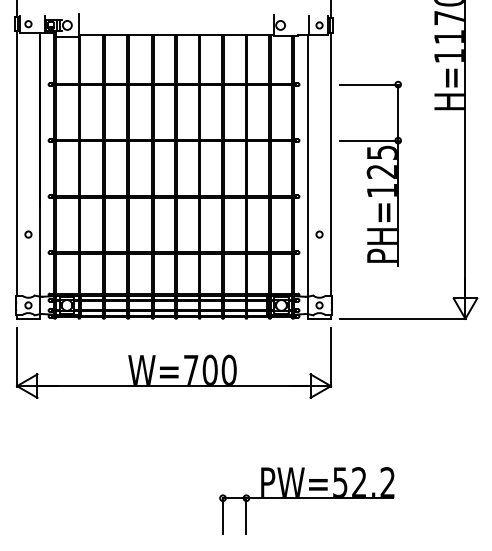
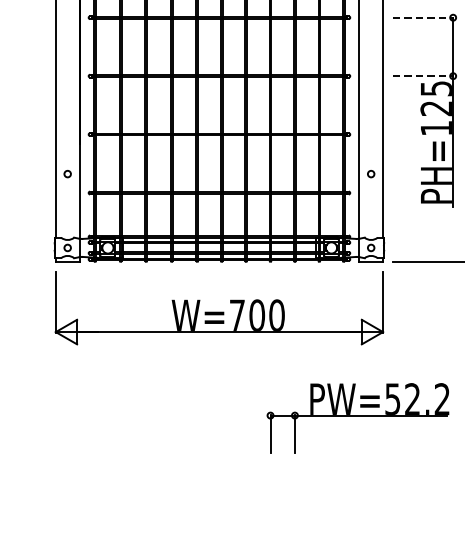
line: (369, 84) -> (423, 17), solid -> dashed
line: (369, 140) -> (423, 75), solid -> dashed
part: (306, 500) -> (357, 417), moved

